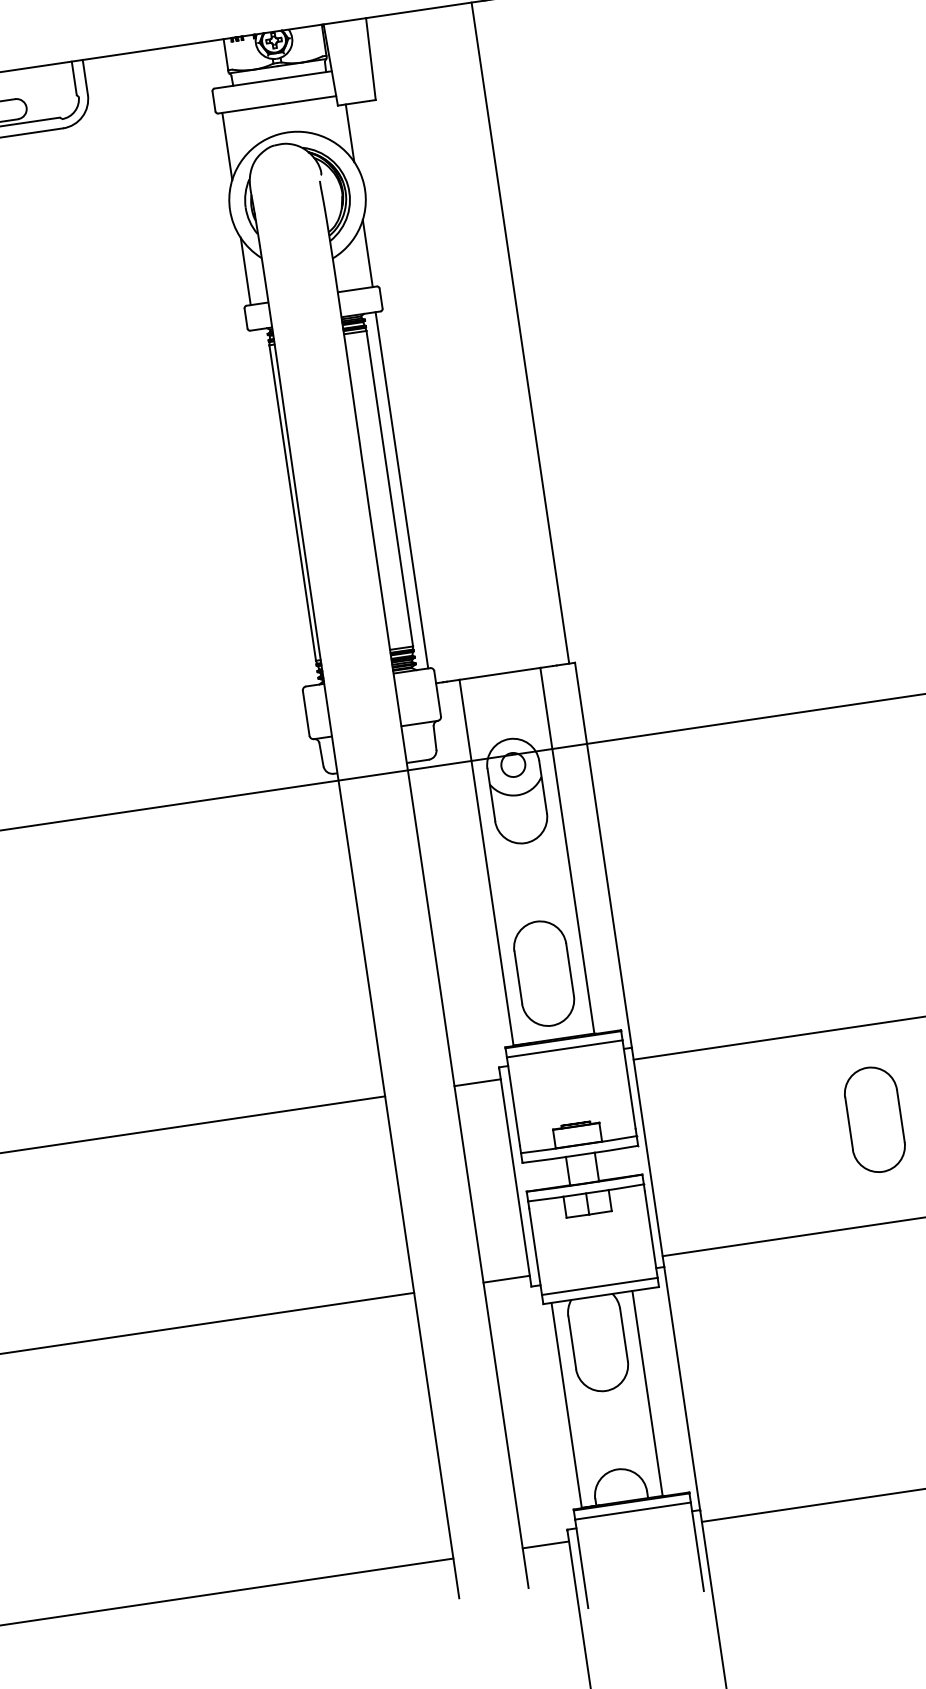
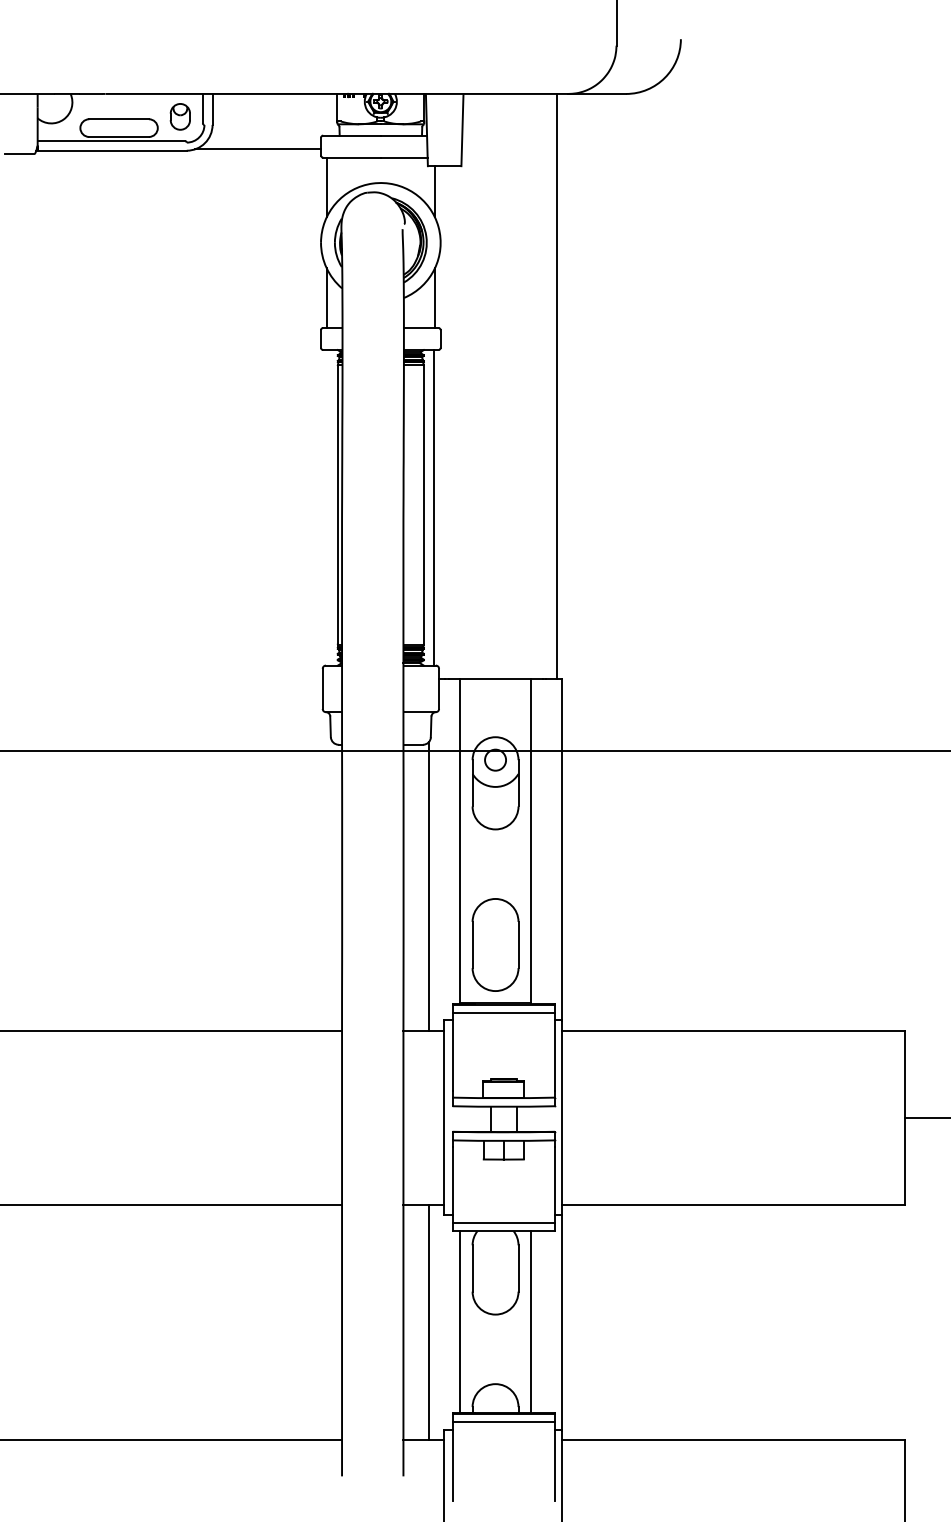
part: (49, 90) -> (179, 116), added
line: (143, 115) -> (258, 149), added
line: (459, 918) -> (429, 886), added
part: (874, 1119) -> (763, 1113), removed
line: (532, 1410) -> (429, 1322), added

